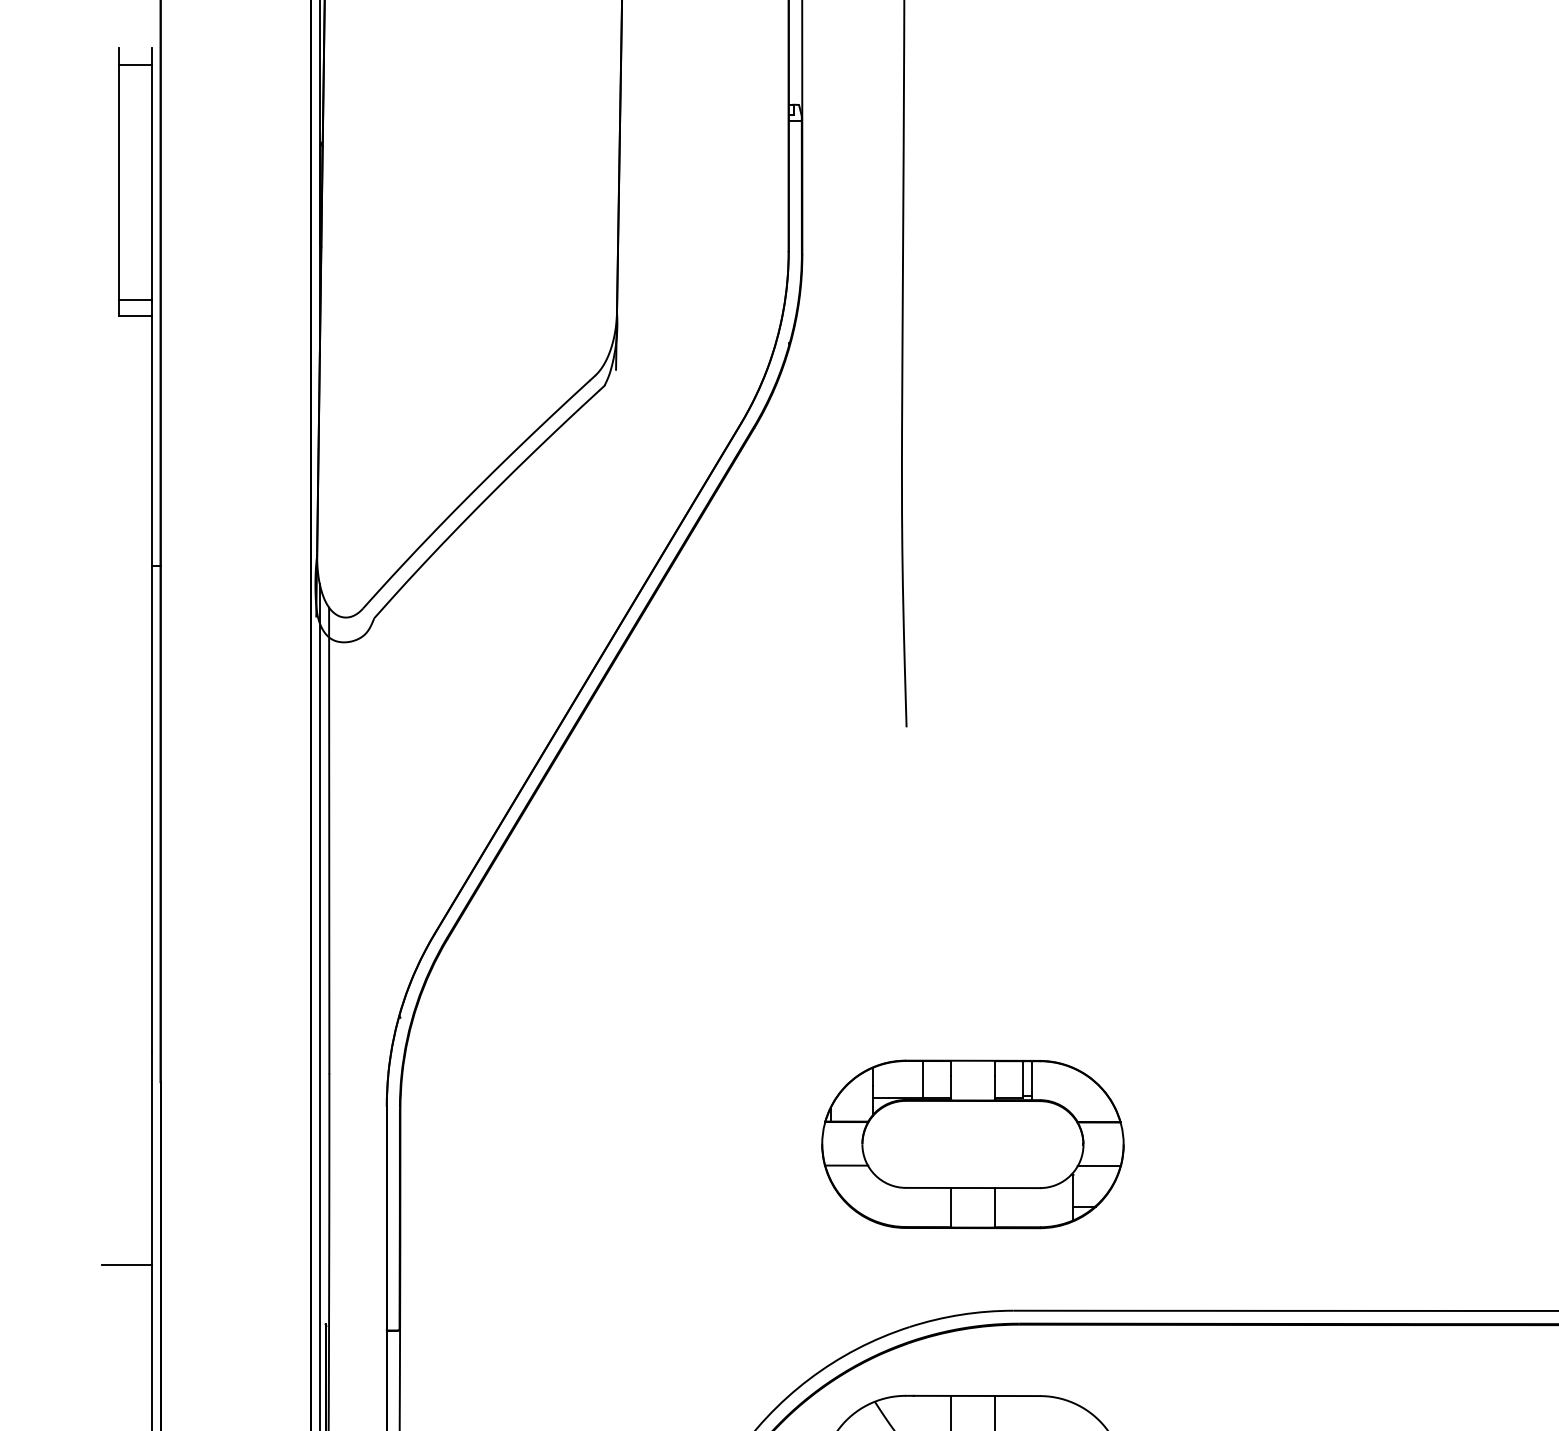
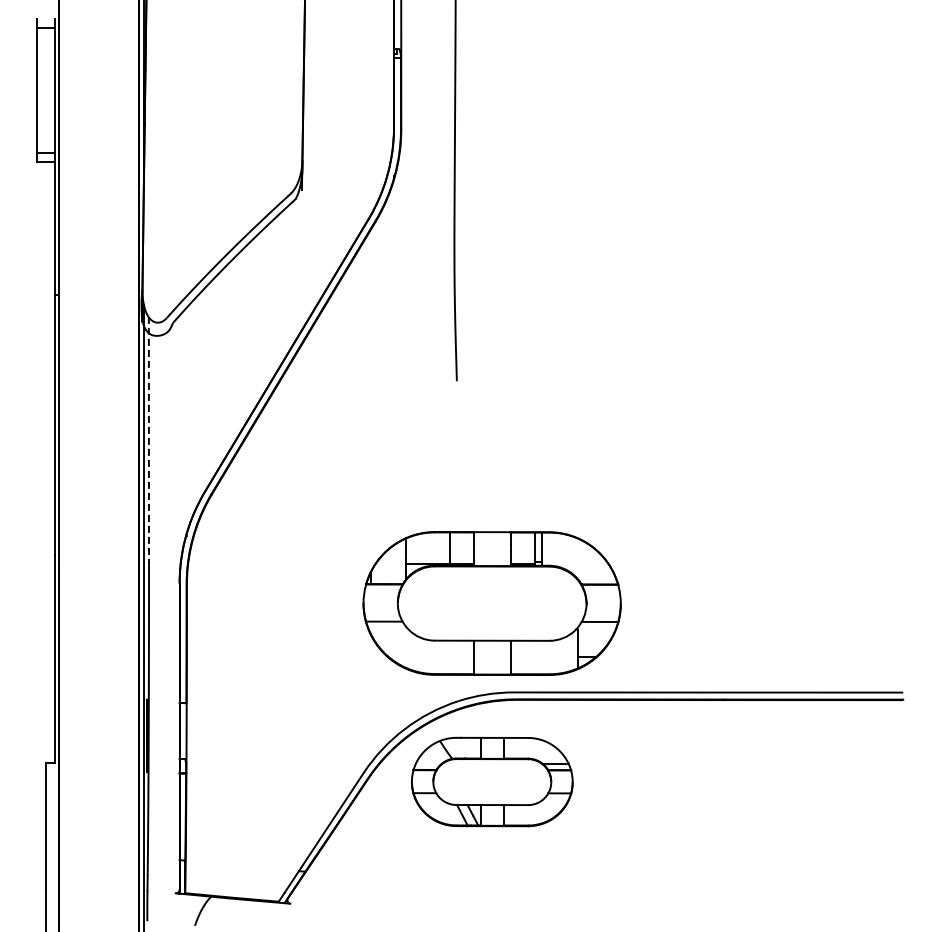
line: (328, 840) -> (148, 441), solid -> dashed
part: (973, 1144) -> (492, 603), size x1.6
line: (125, 1265) -> (40, 668), removed

